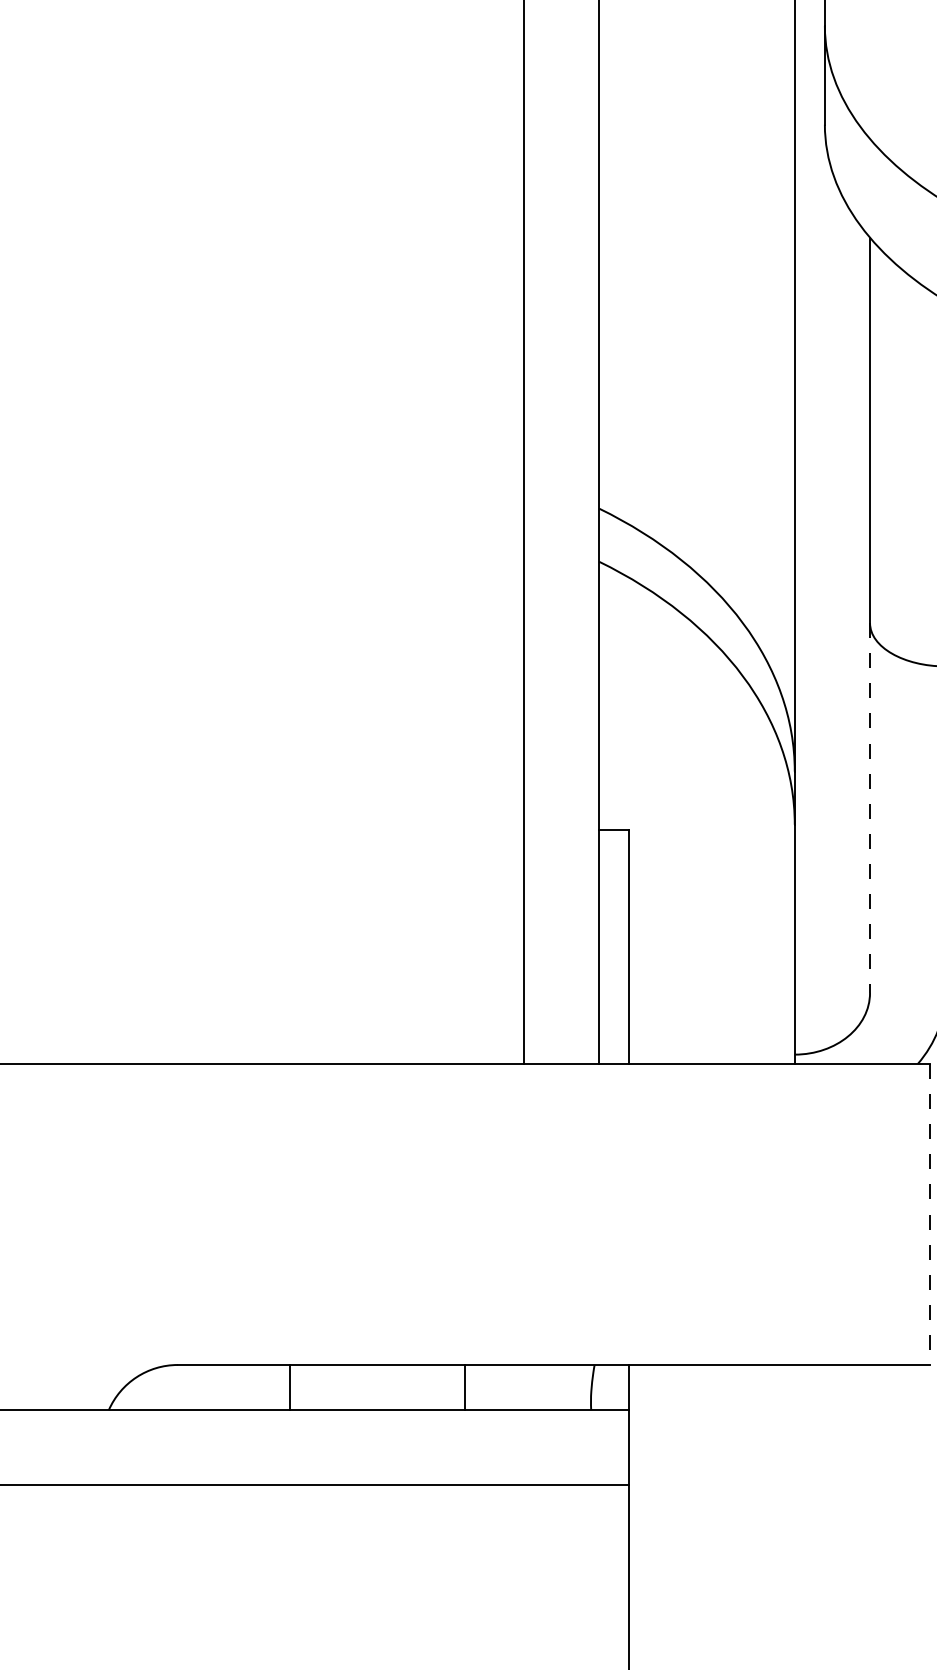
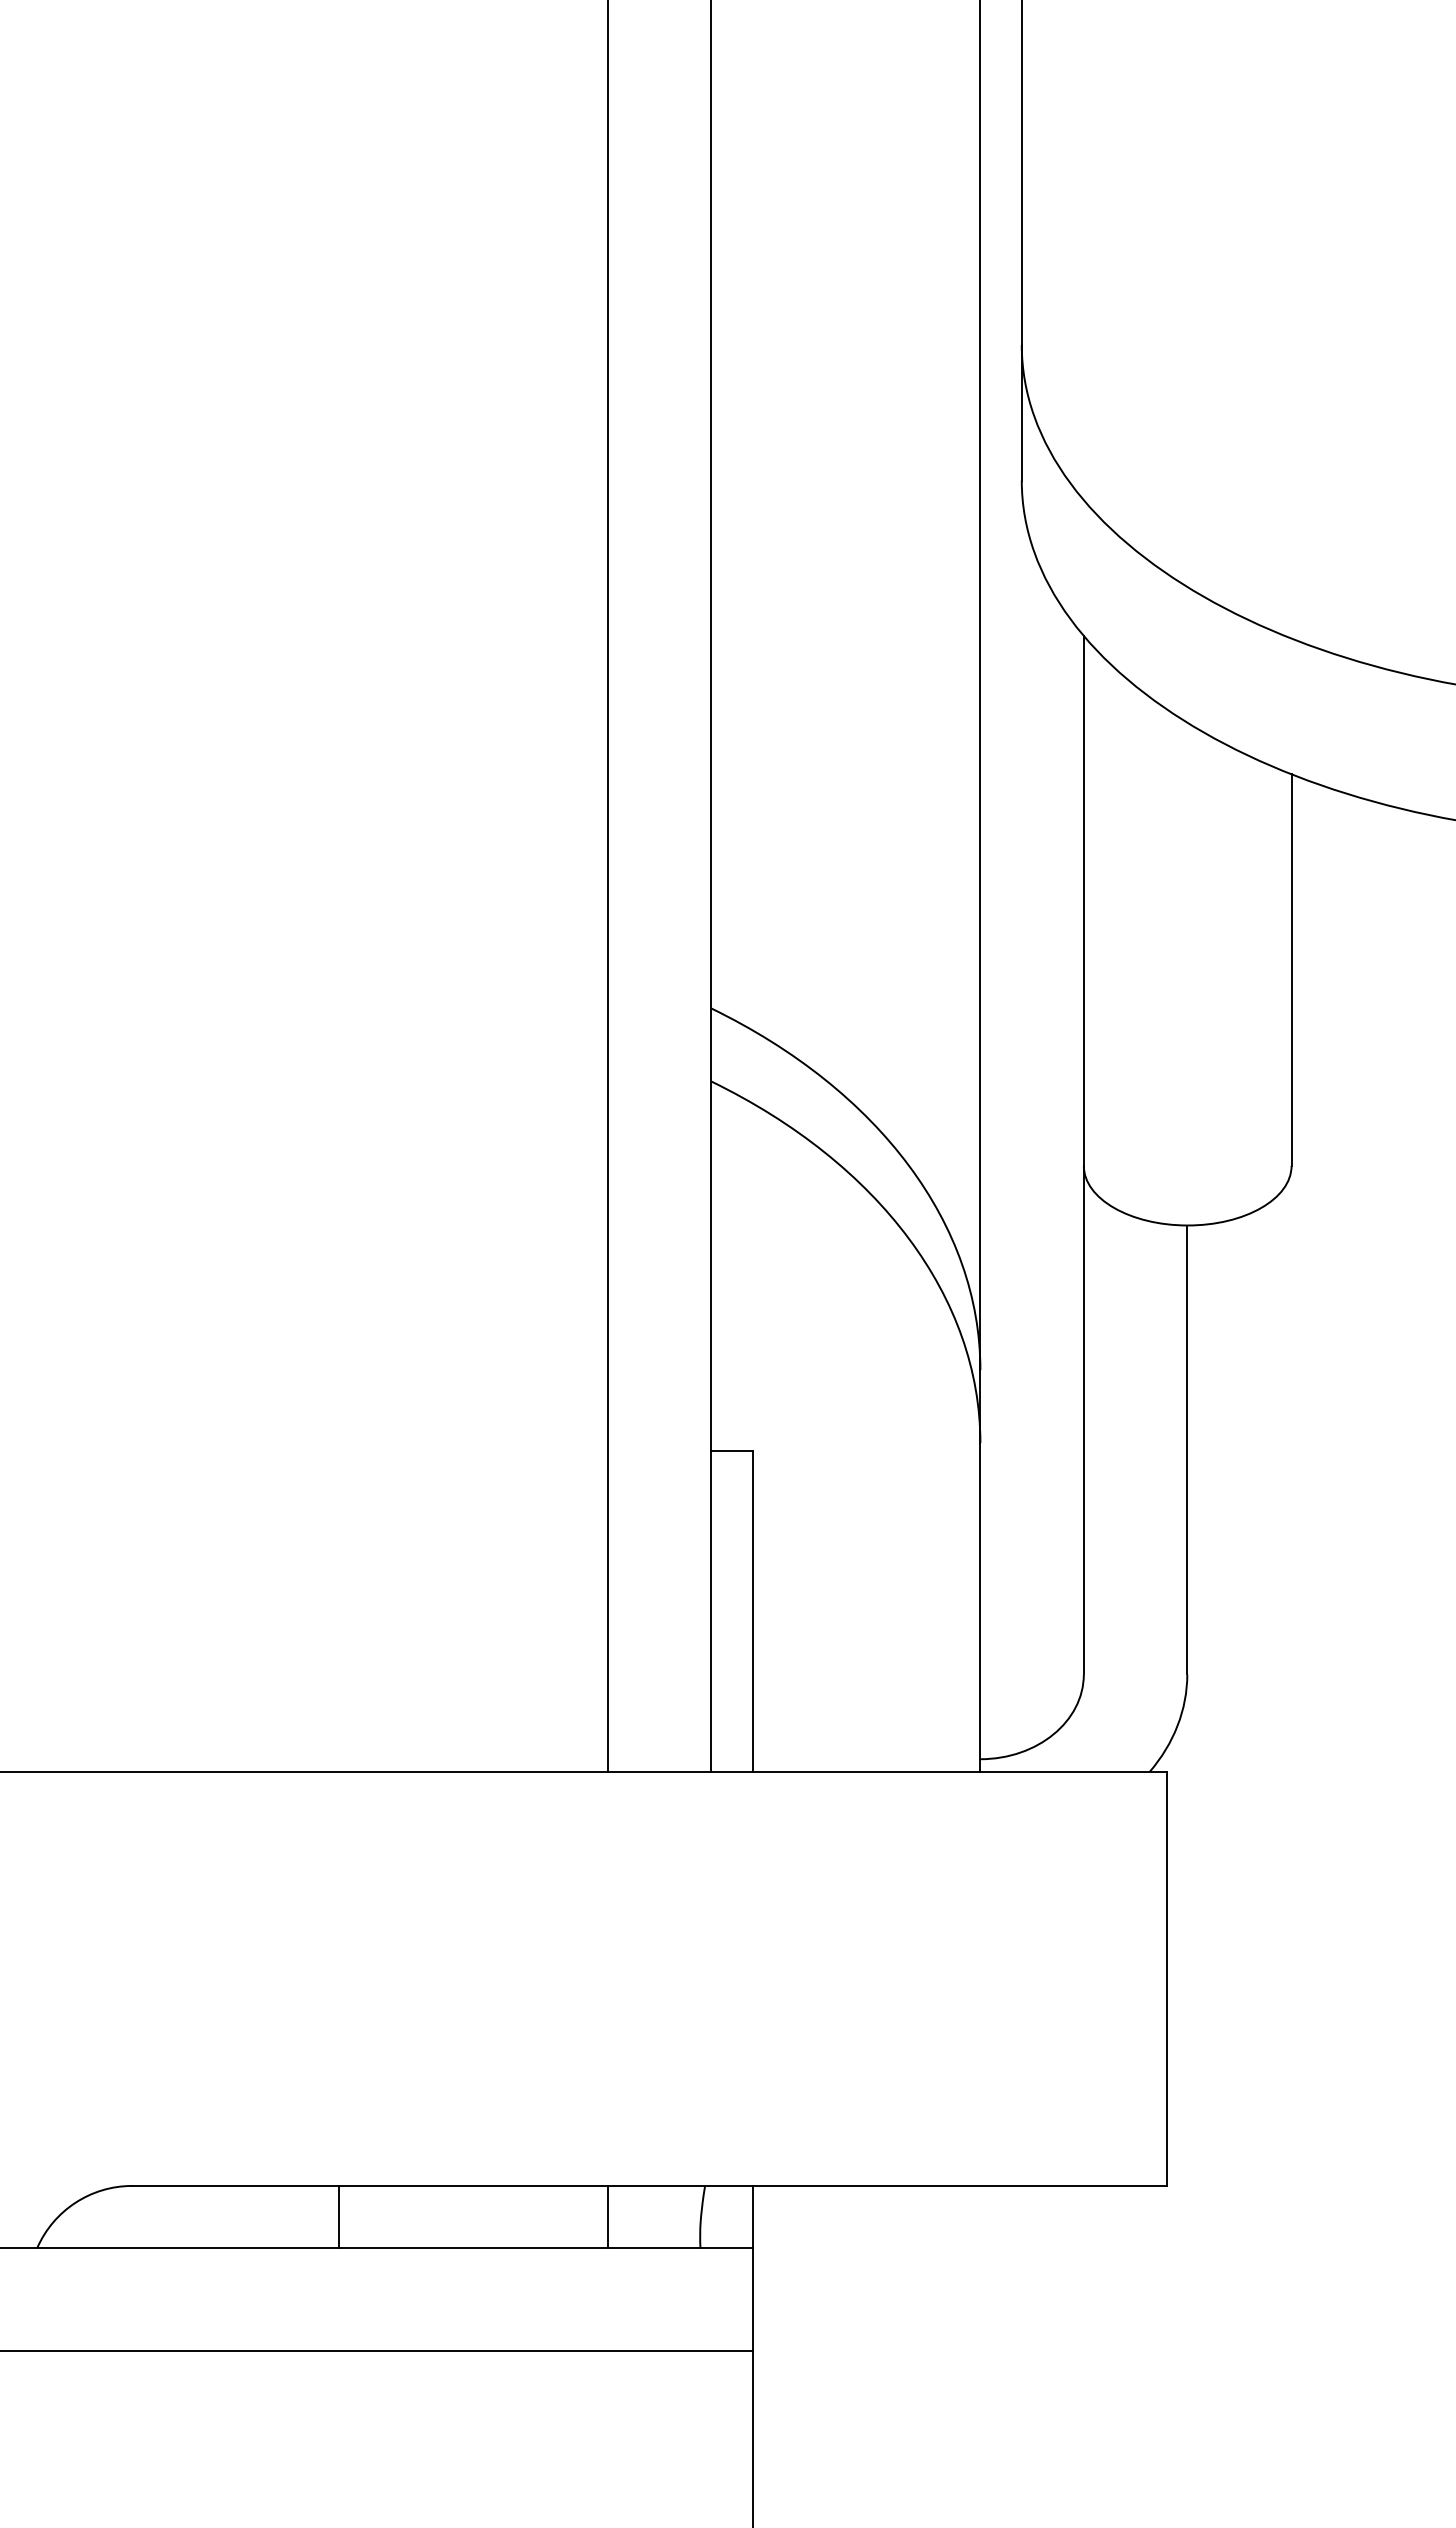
line: (869, 808) -> (1083, 1420), dashed -> solid
line: (930, 1214) -> (1166, 1979), dashed -> solid
line: (289, 1387) -> (338, 2216), moved
line: (464, 1387) -> (607, 2216), moved

